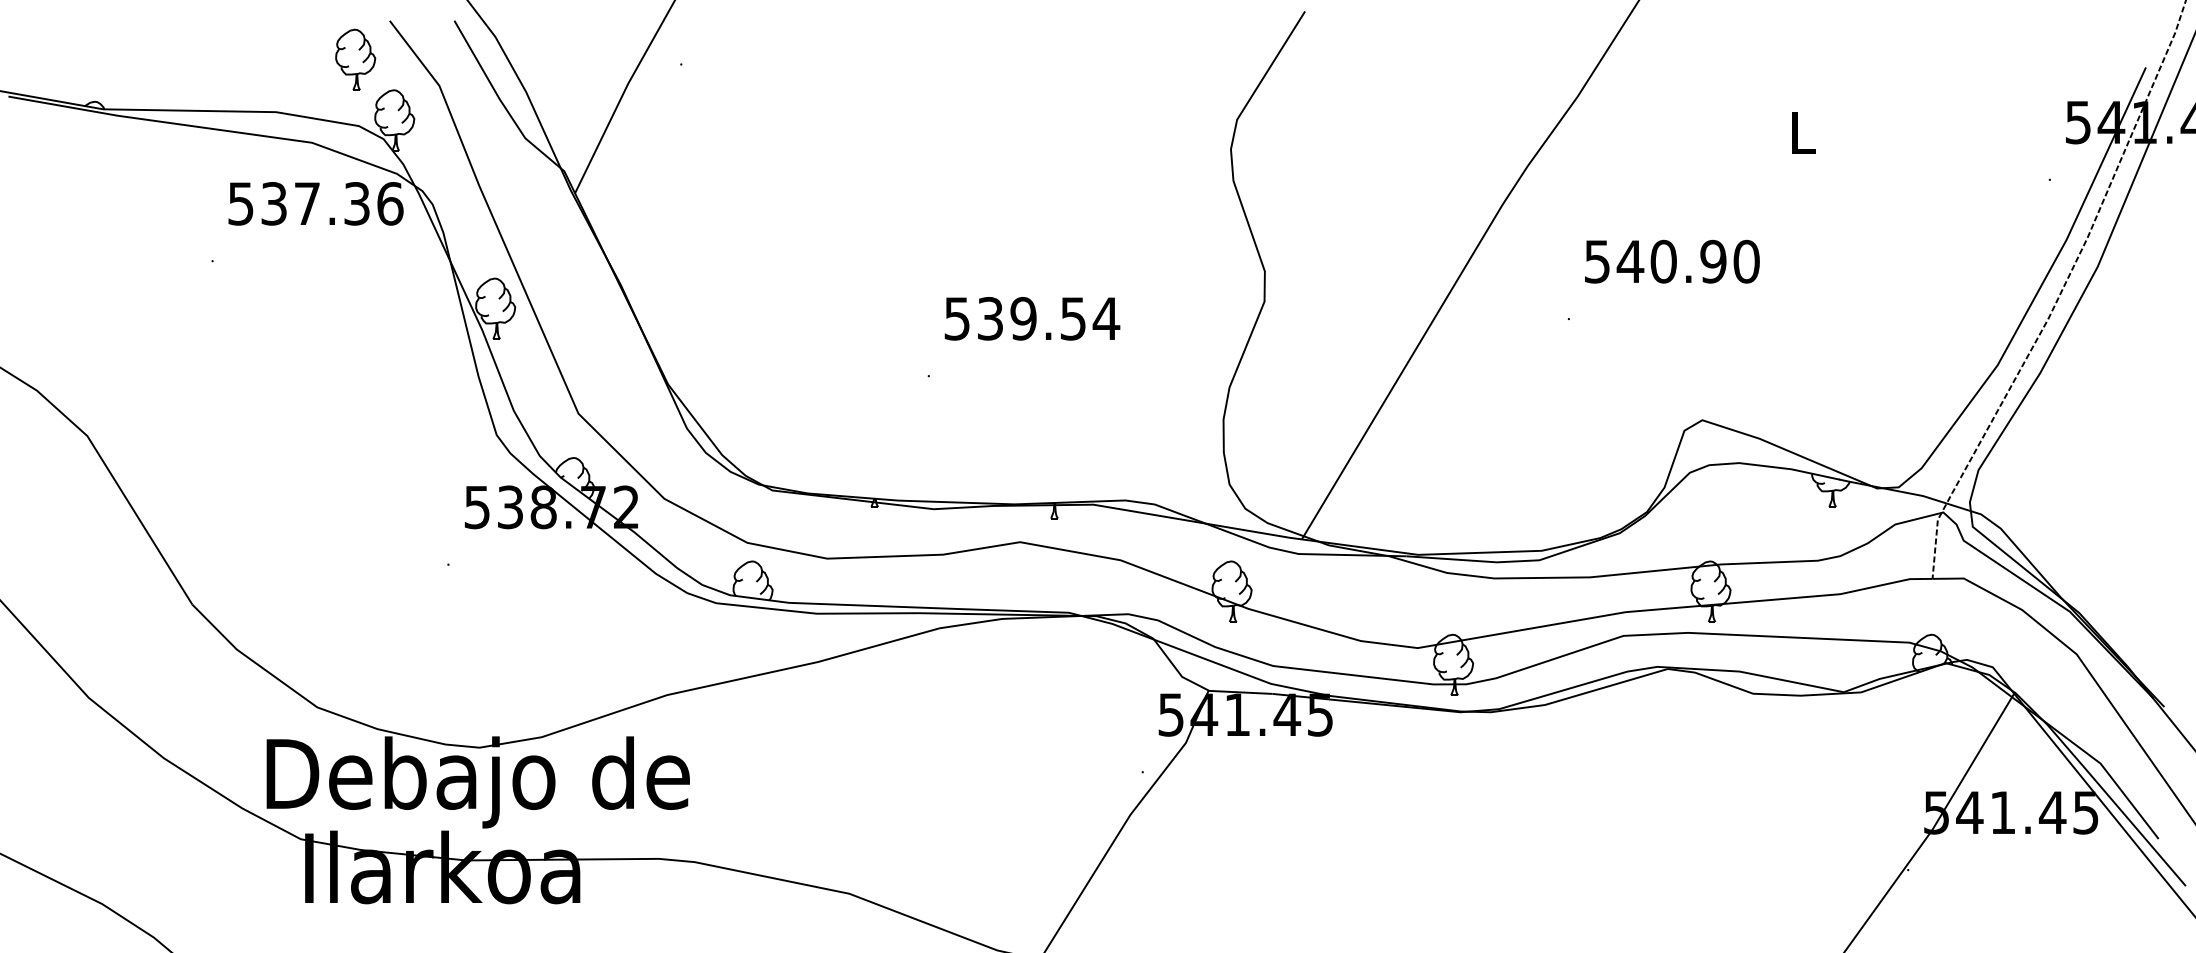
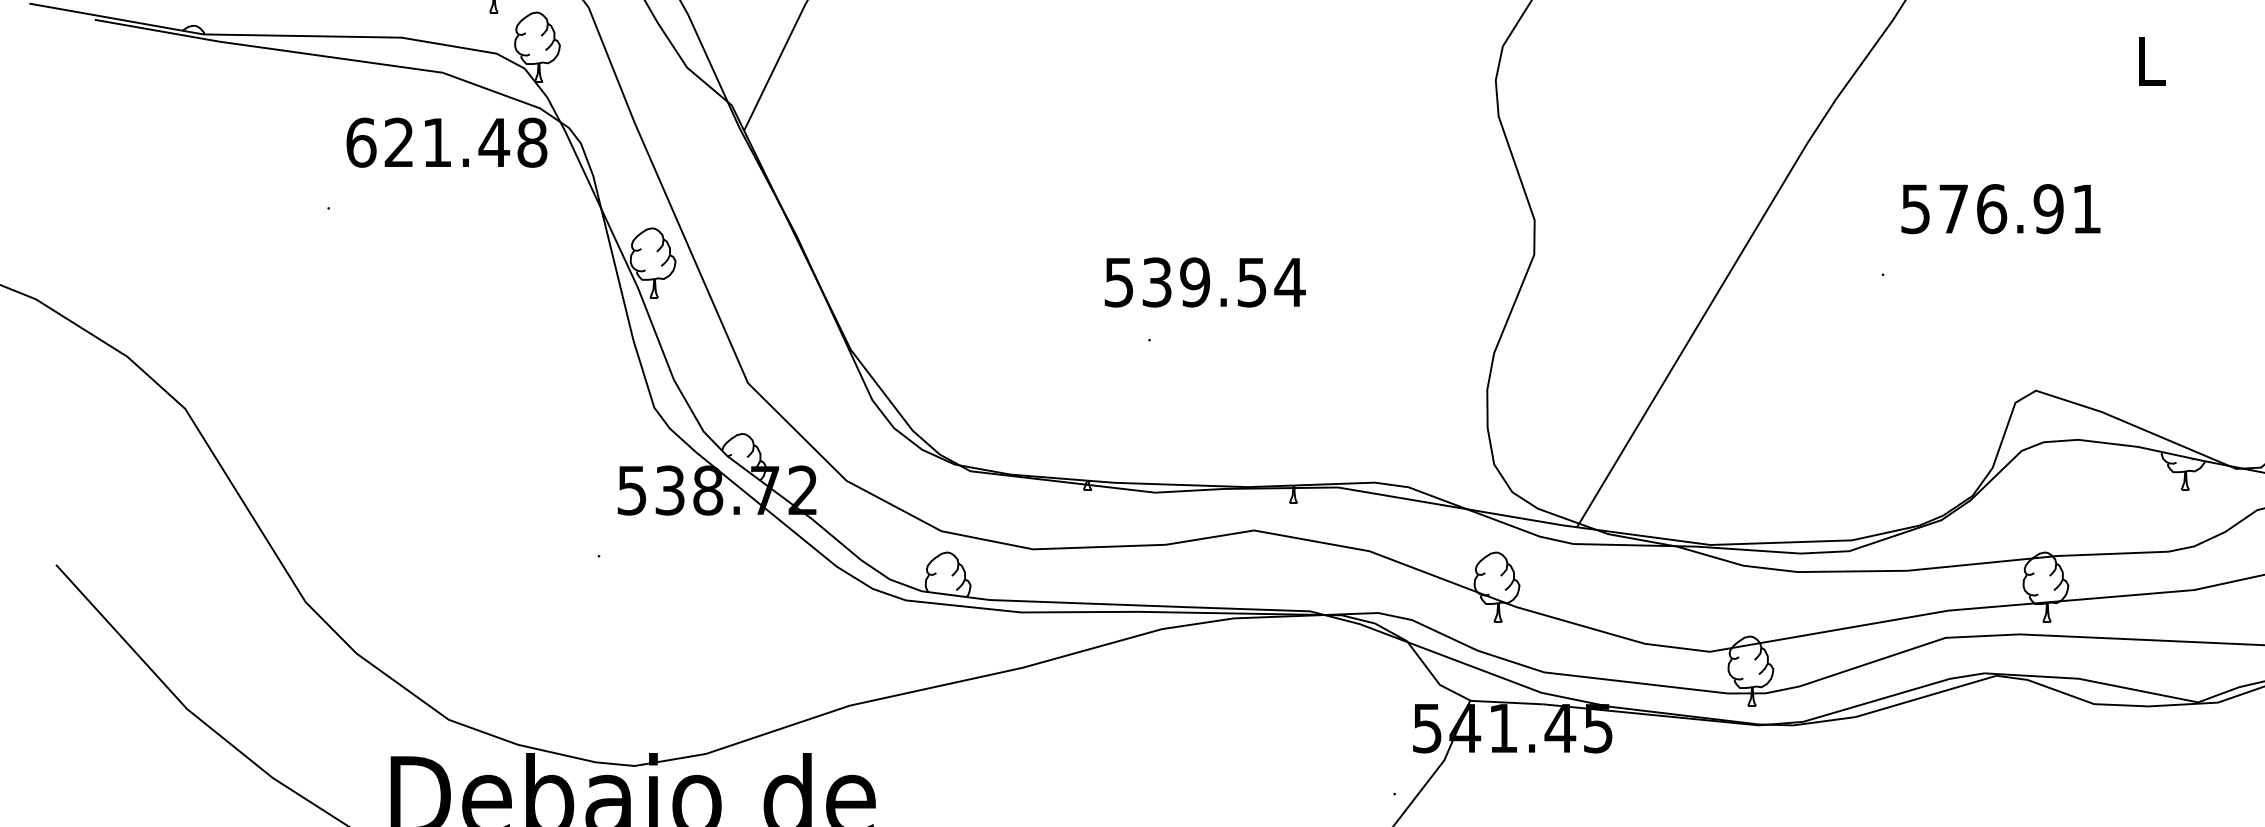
text: (315, 203) -> (446, 142), 537.36 -> 621.48
text: (1687, 261) -> (2018, 208), 540.90 -> 576.91
text: (1032, 318) -> (1205, 282), moved

